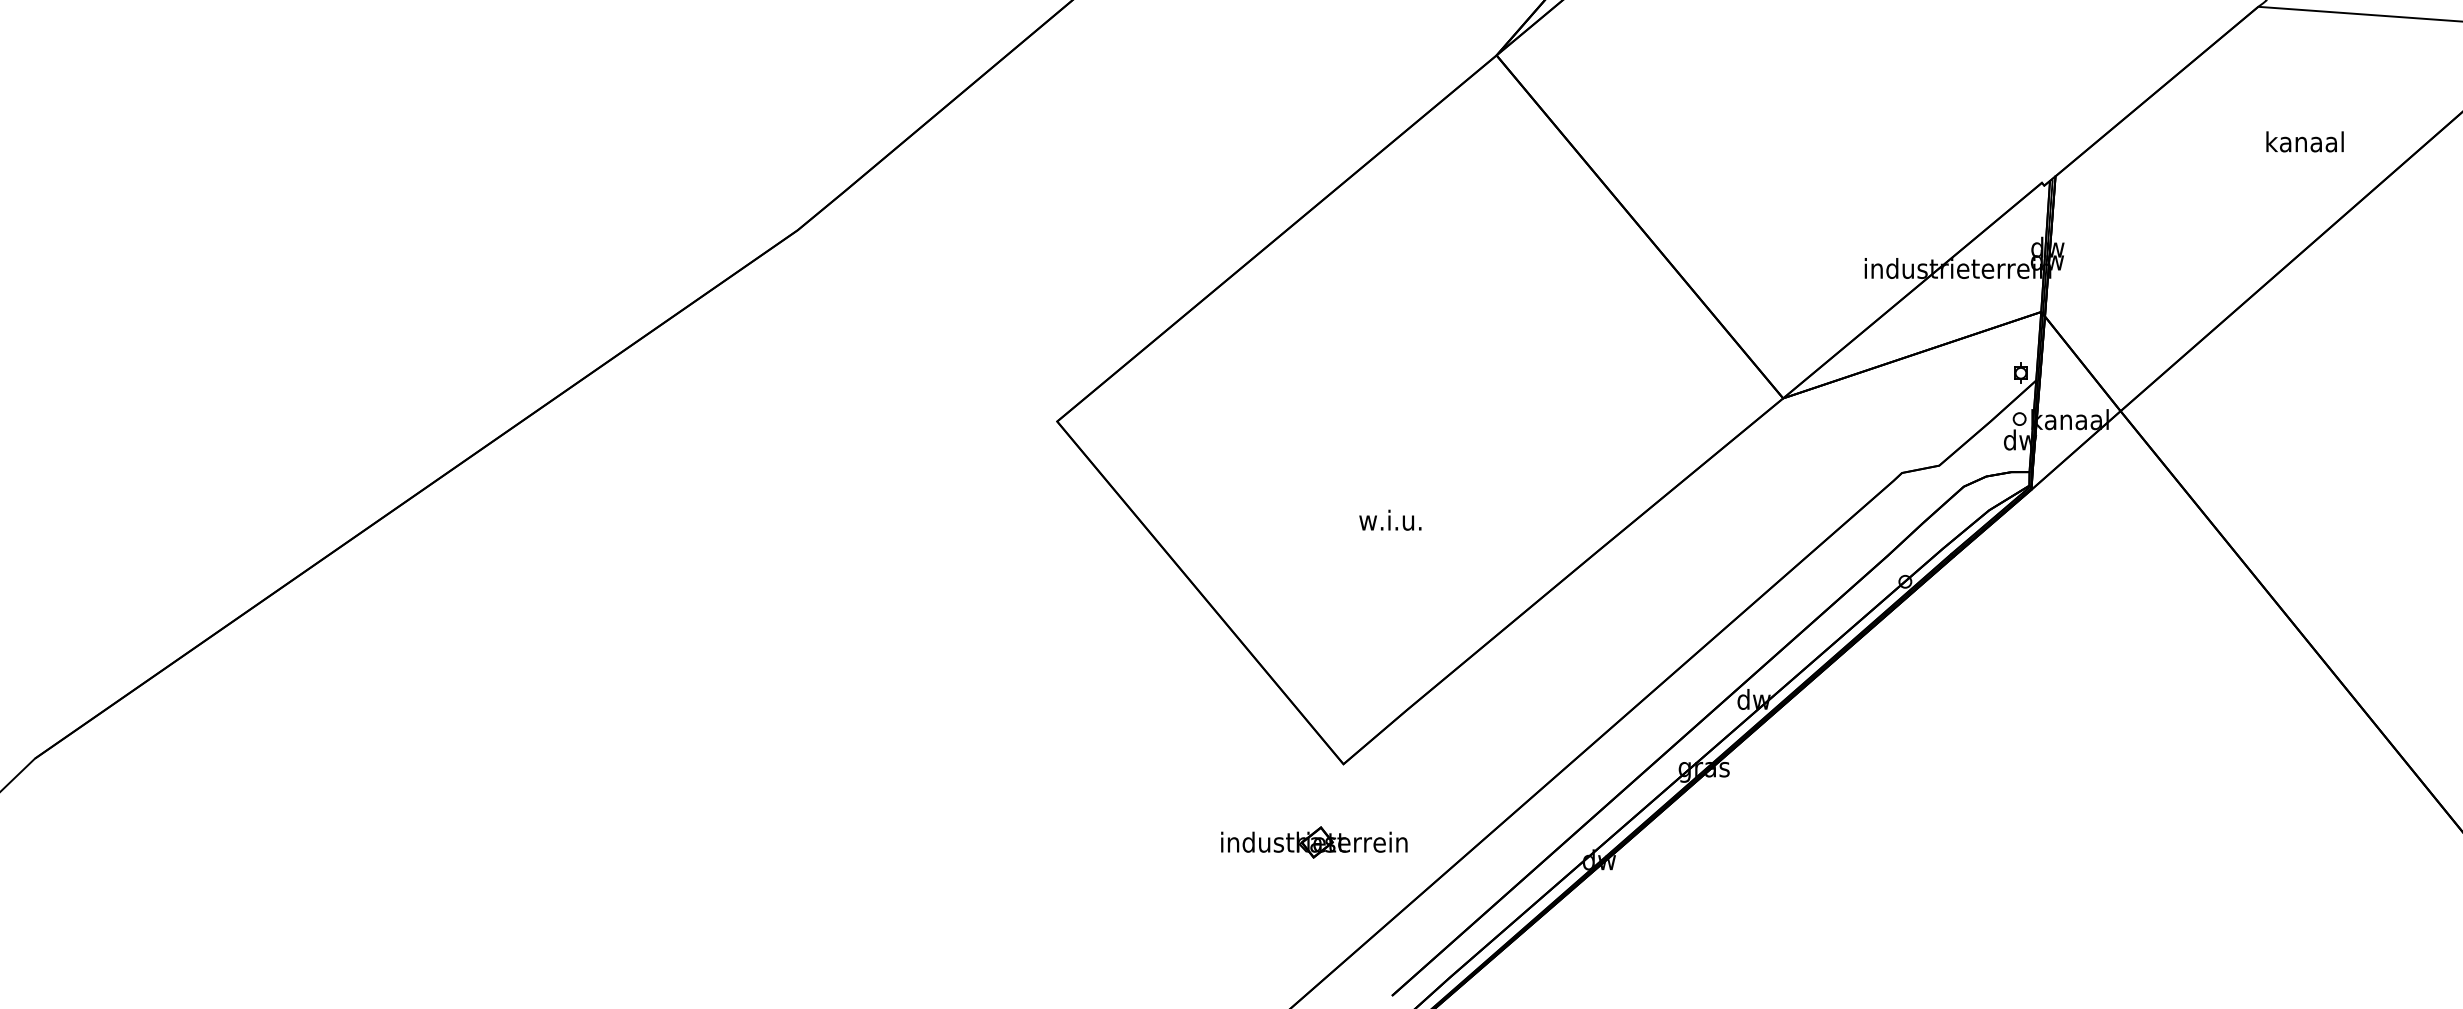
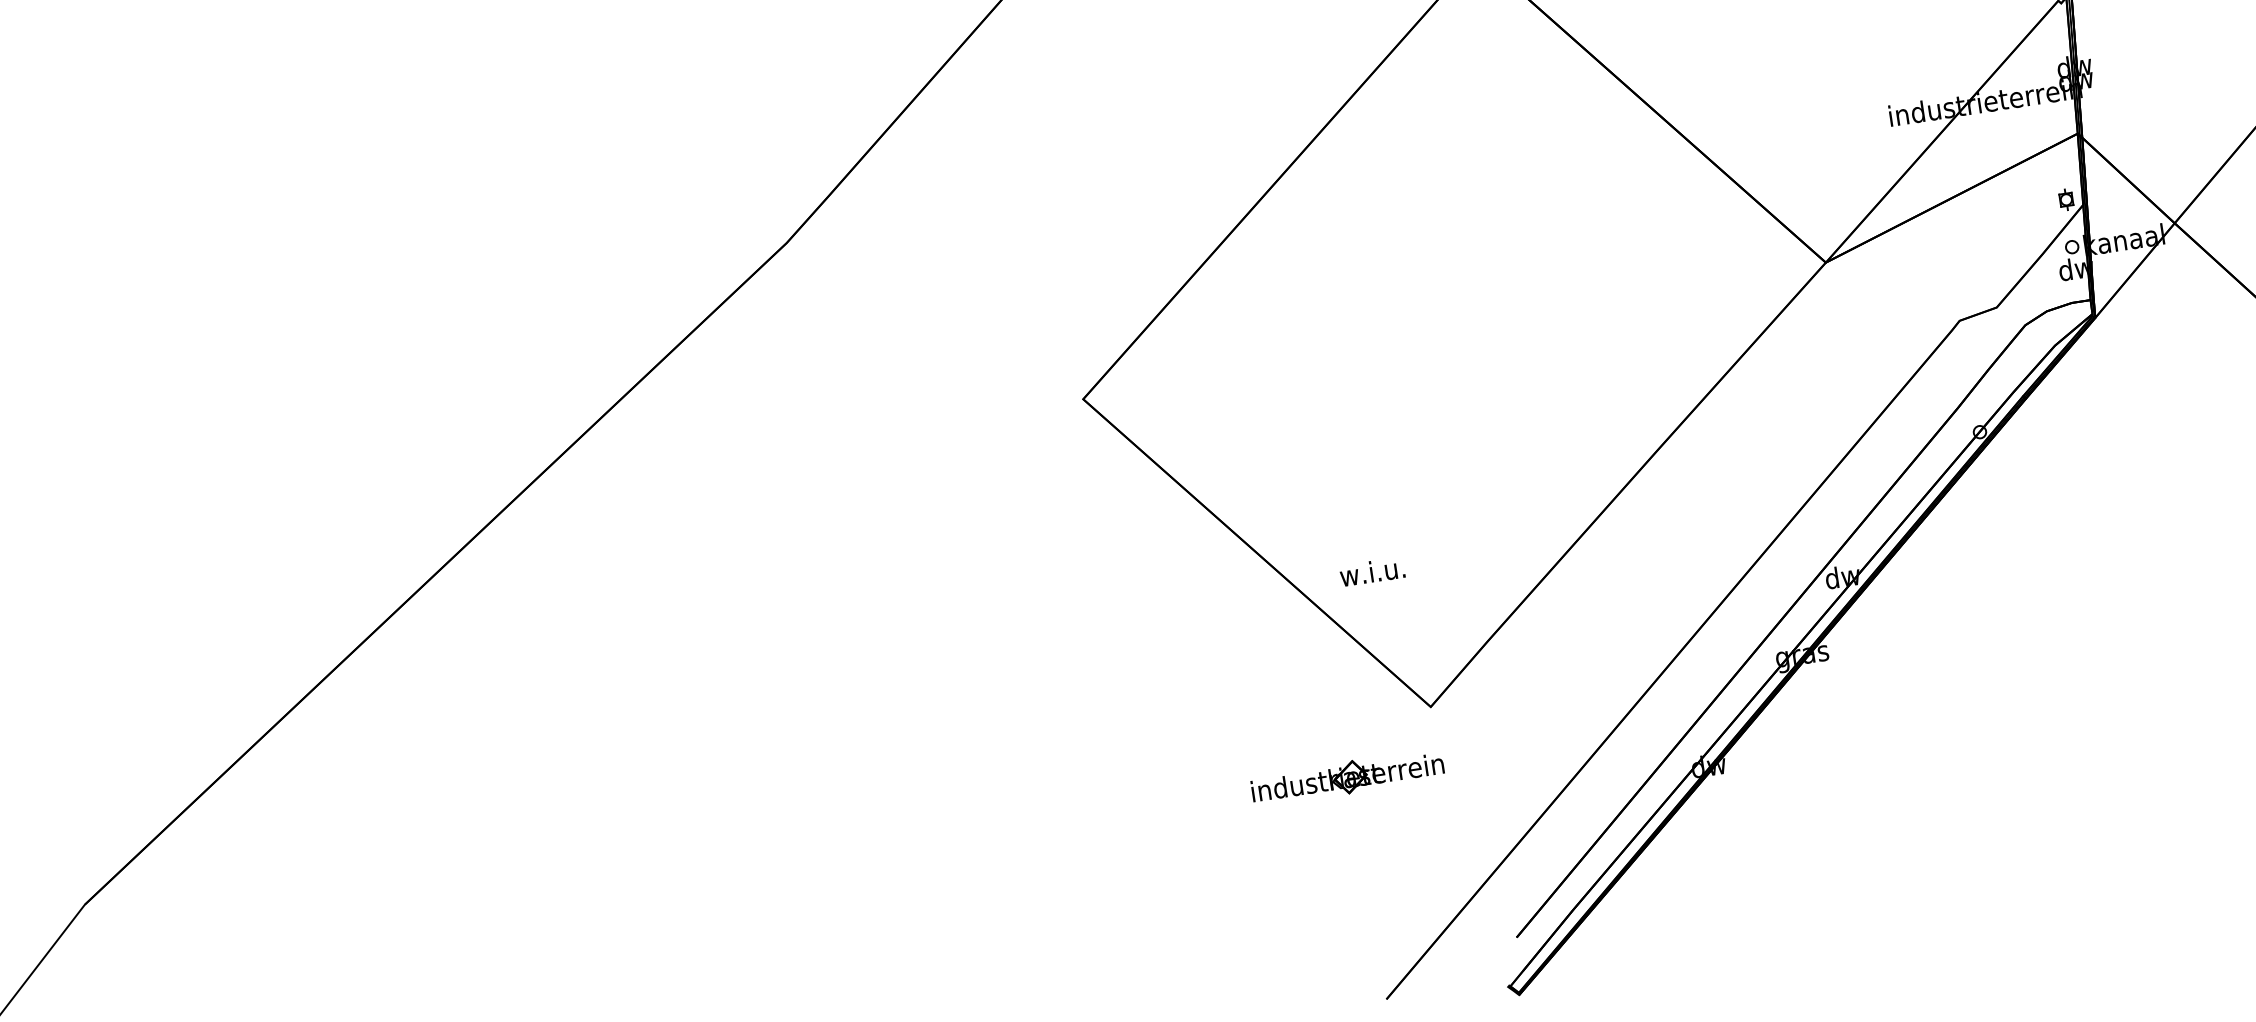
text: (1390, 519) -> (1372, 571), moved
part: (1314, 842) -> (1347, 777), moved

